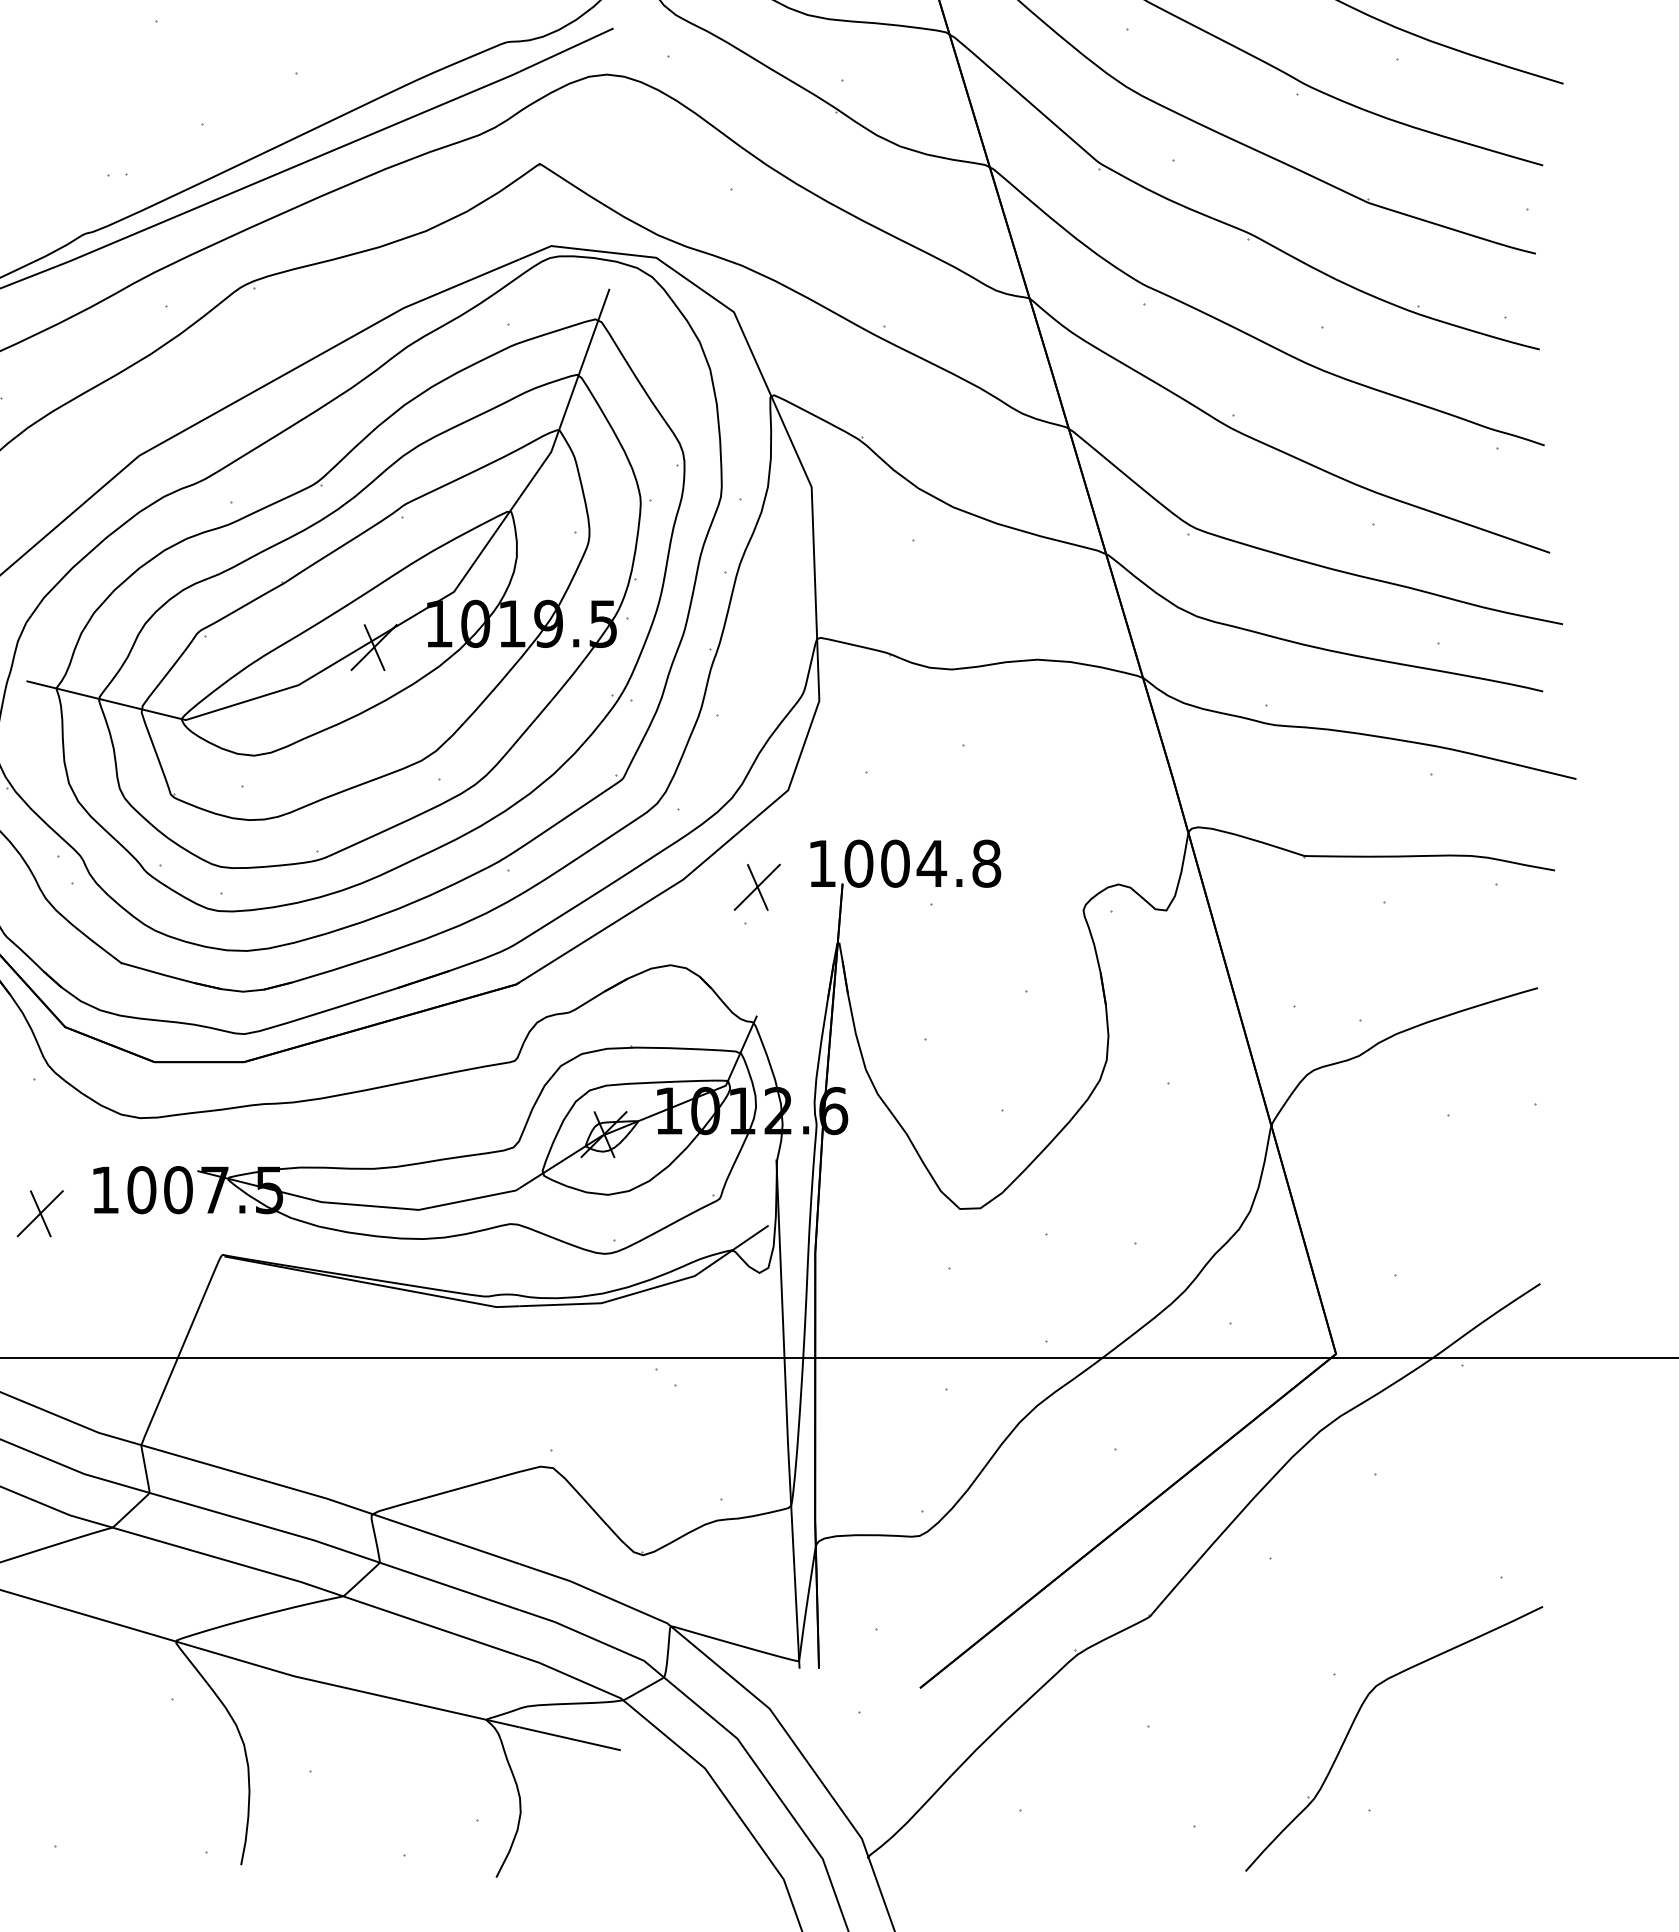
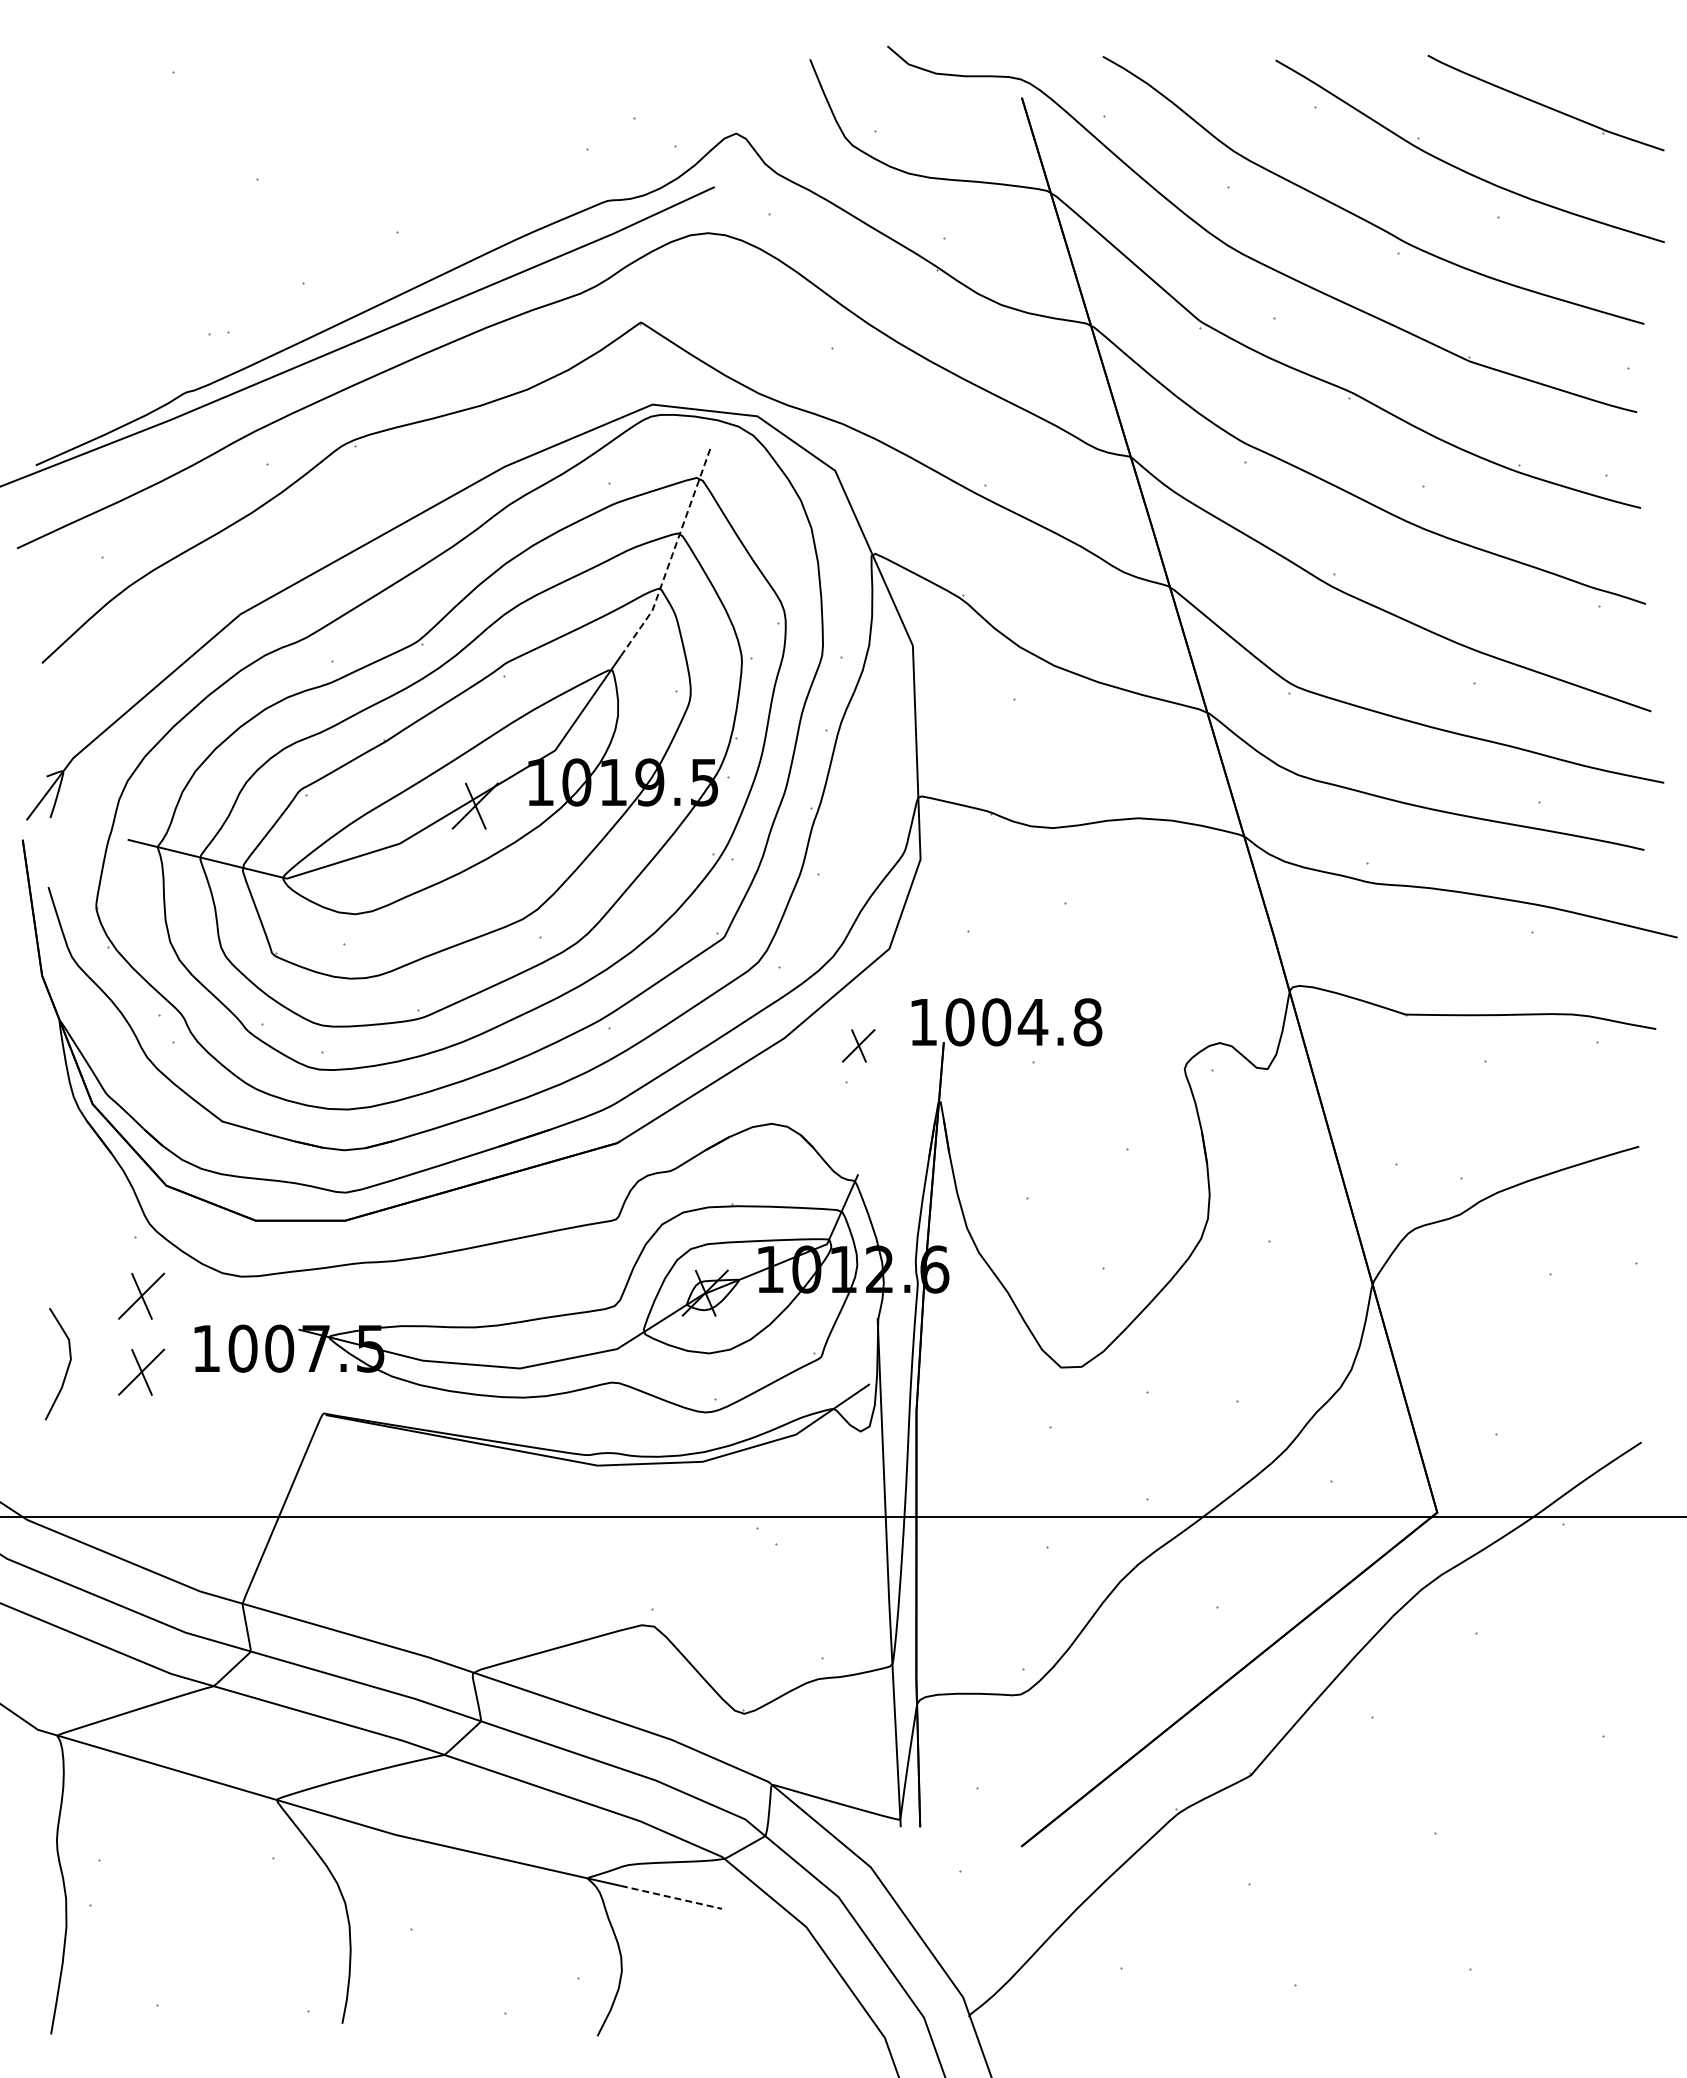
line: (571, 396) -> (672, 555), solid -> dashed
part: (757, 886) -> (858, 1045), size x0.7
part: (40, 1136) -> (141, 1295), added
part: (1356, 1718) -> (1457, 1877), removed
line: (570, 1738) -> (671, 1897), solid -> dashed

